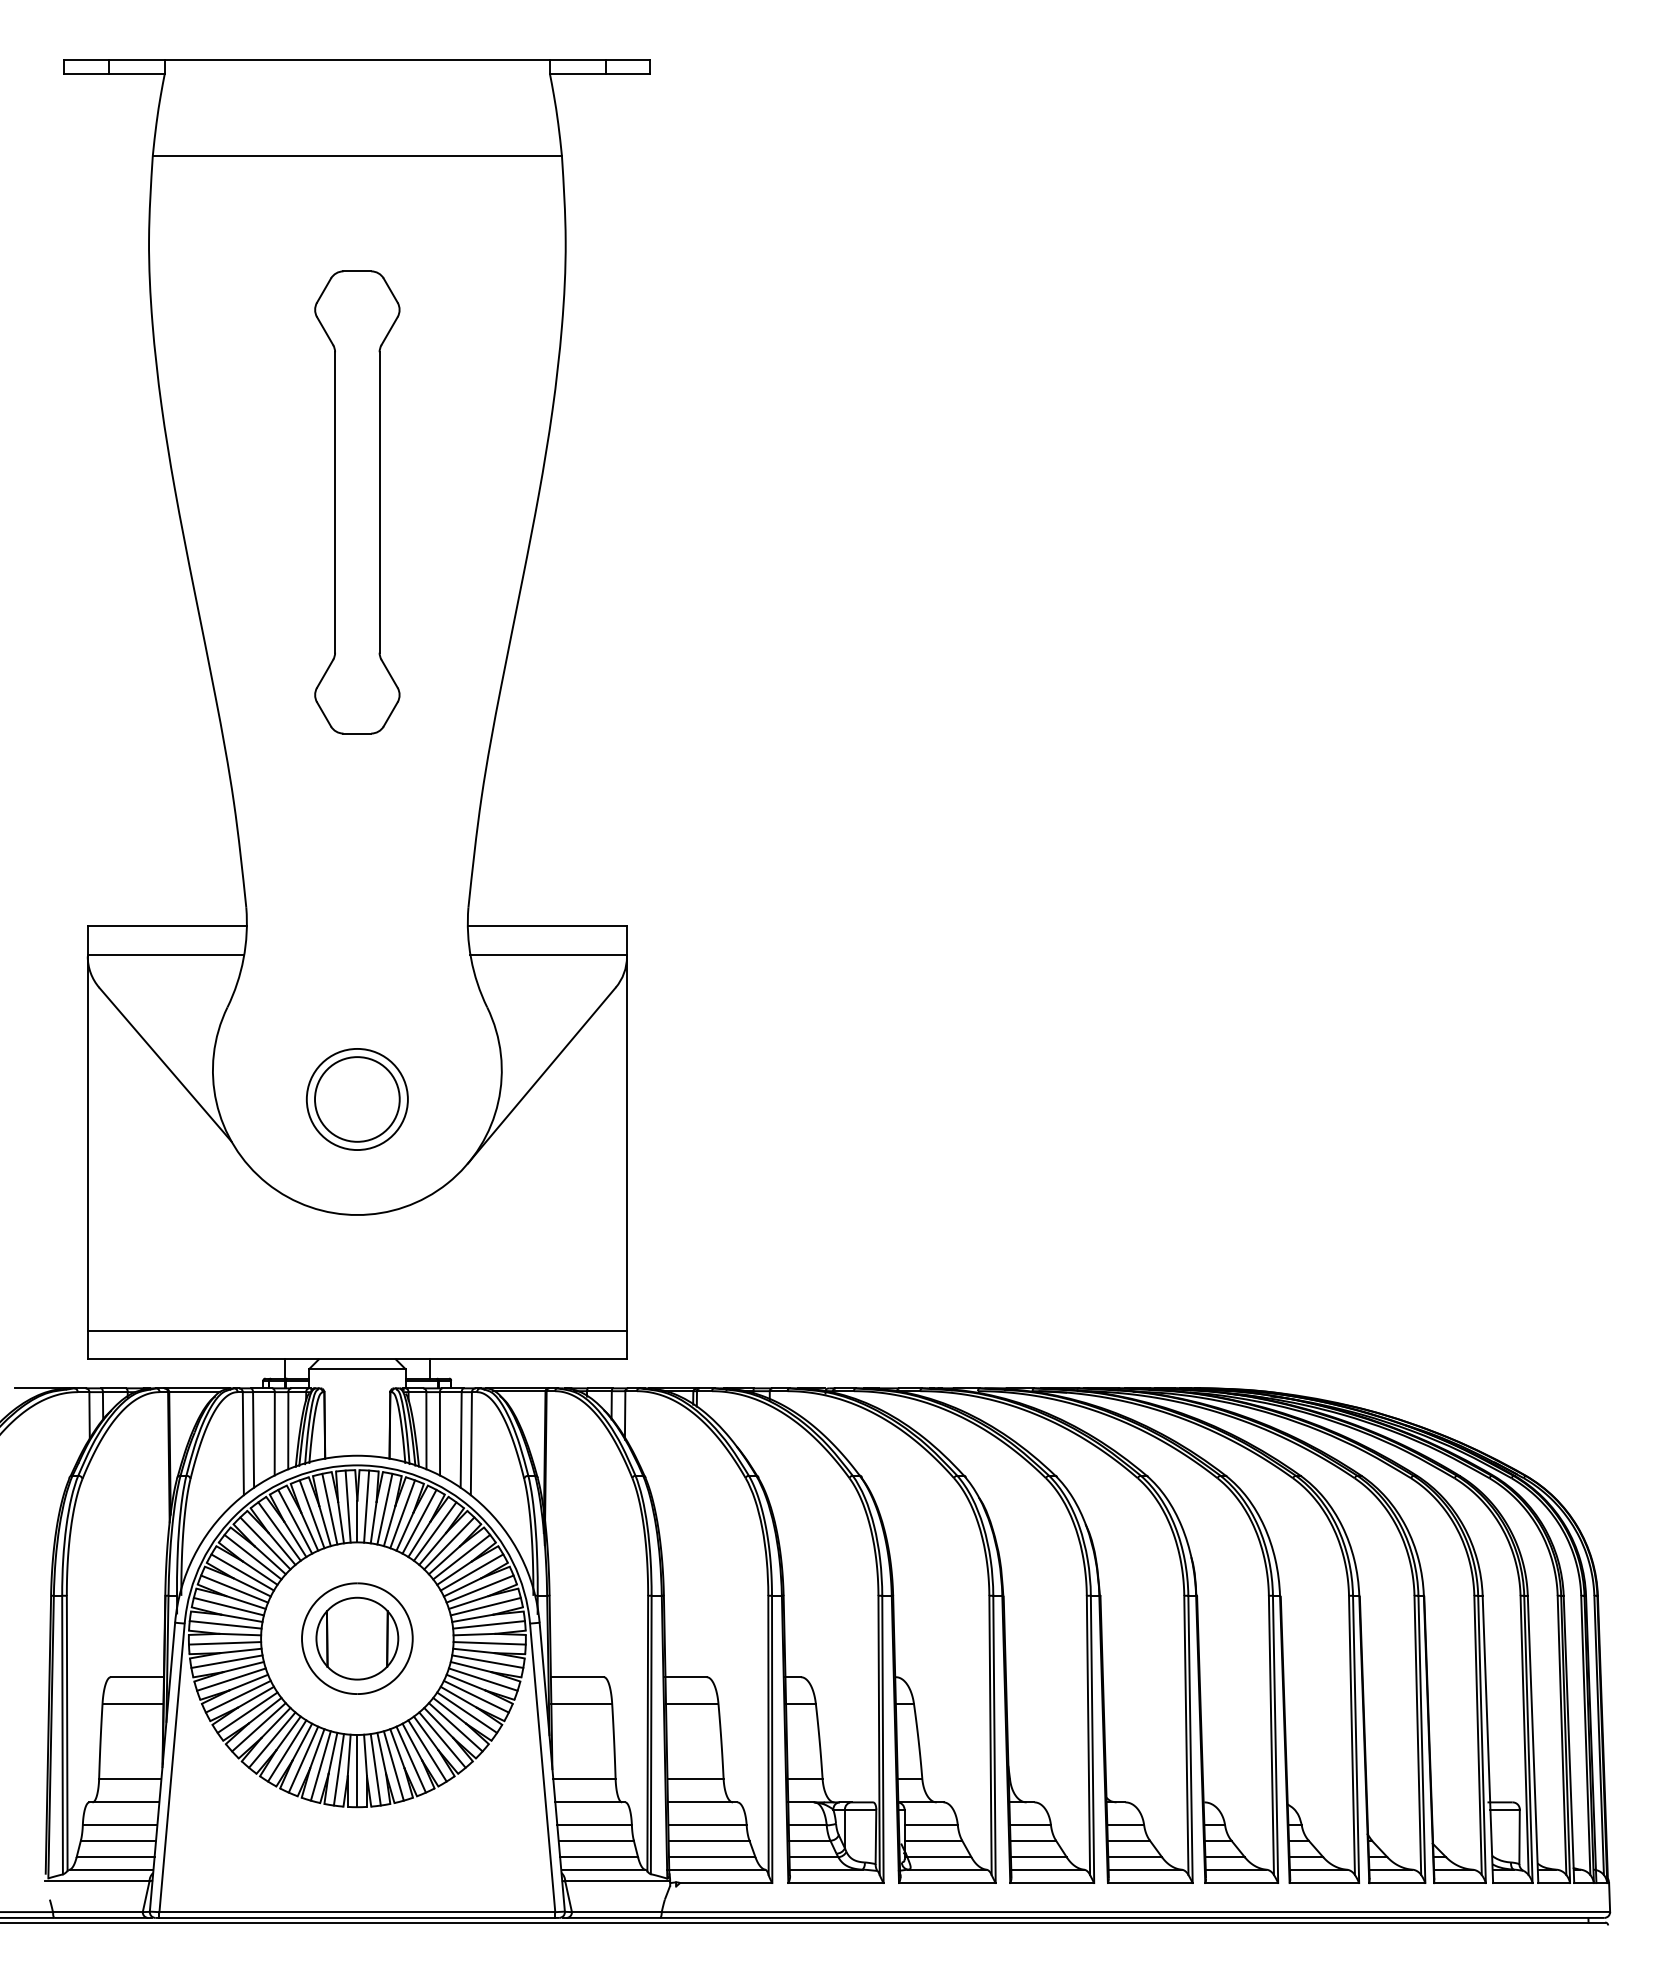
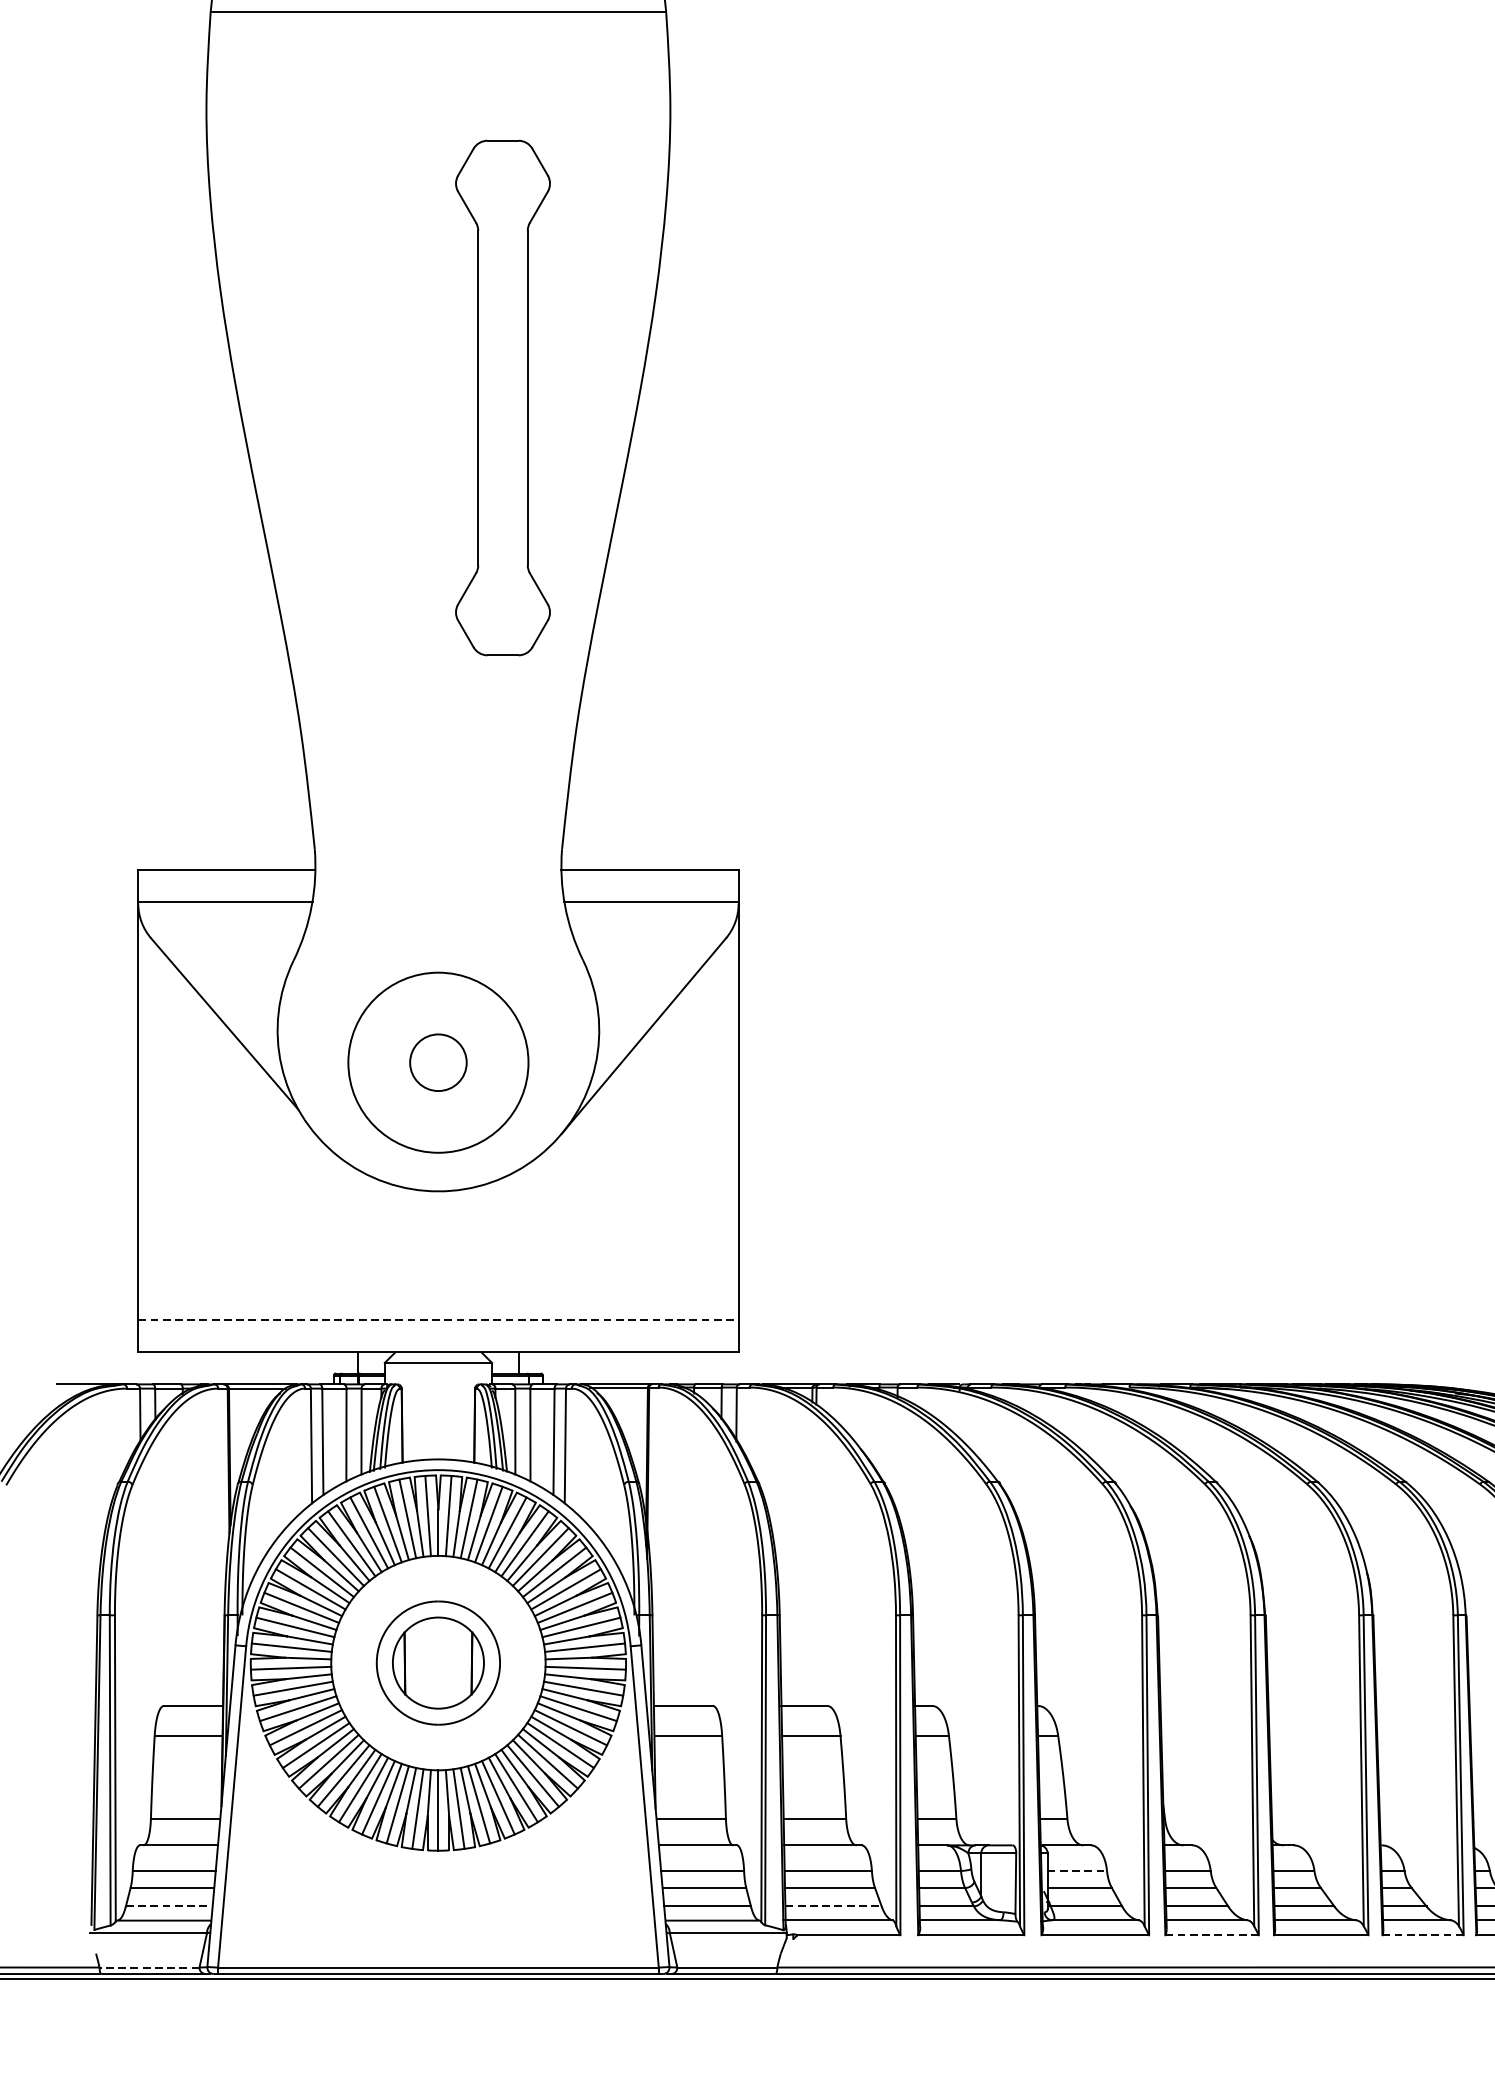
part: (357, 502) -> (503, 398), moved
circle: (356, 1099) -> (437, 1062), size x1.6
circle: (357, 1099) -> (438, 1062), size x0.6
line: (357, 1330) -> (438, 1319), solid -> dashed
line: (931, 1825) -> (1077, 1871), solid -> dashed
line: (115, 1857) -> (169, 1906), solid -> dashed
line: (712, 1857) -> (833, 1906), solid -> dashed
line: (1052, 1883) -> (1212, 1935), solid -> dashed
line: (1241, 1883) -> (1422, 1935), solid -> dashed
line: (97, 1912) -> (149, 1967), solid -> dashed

